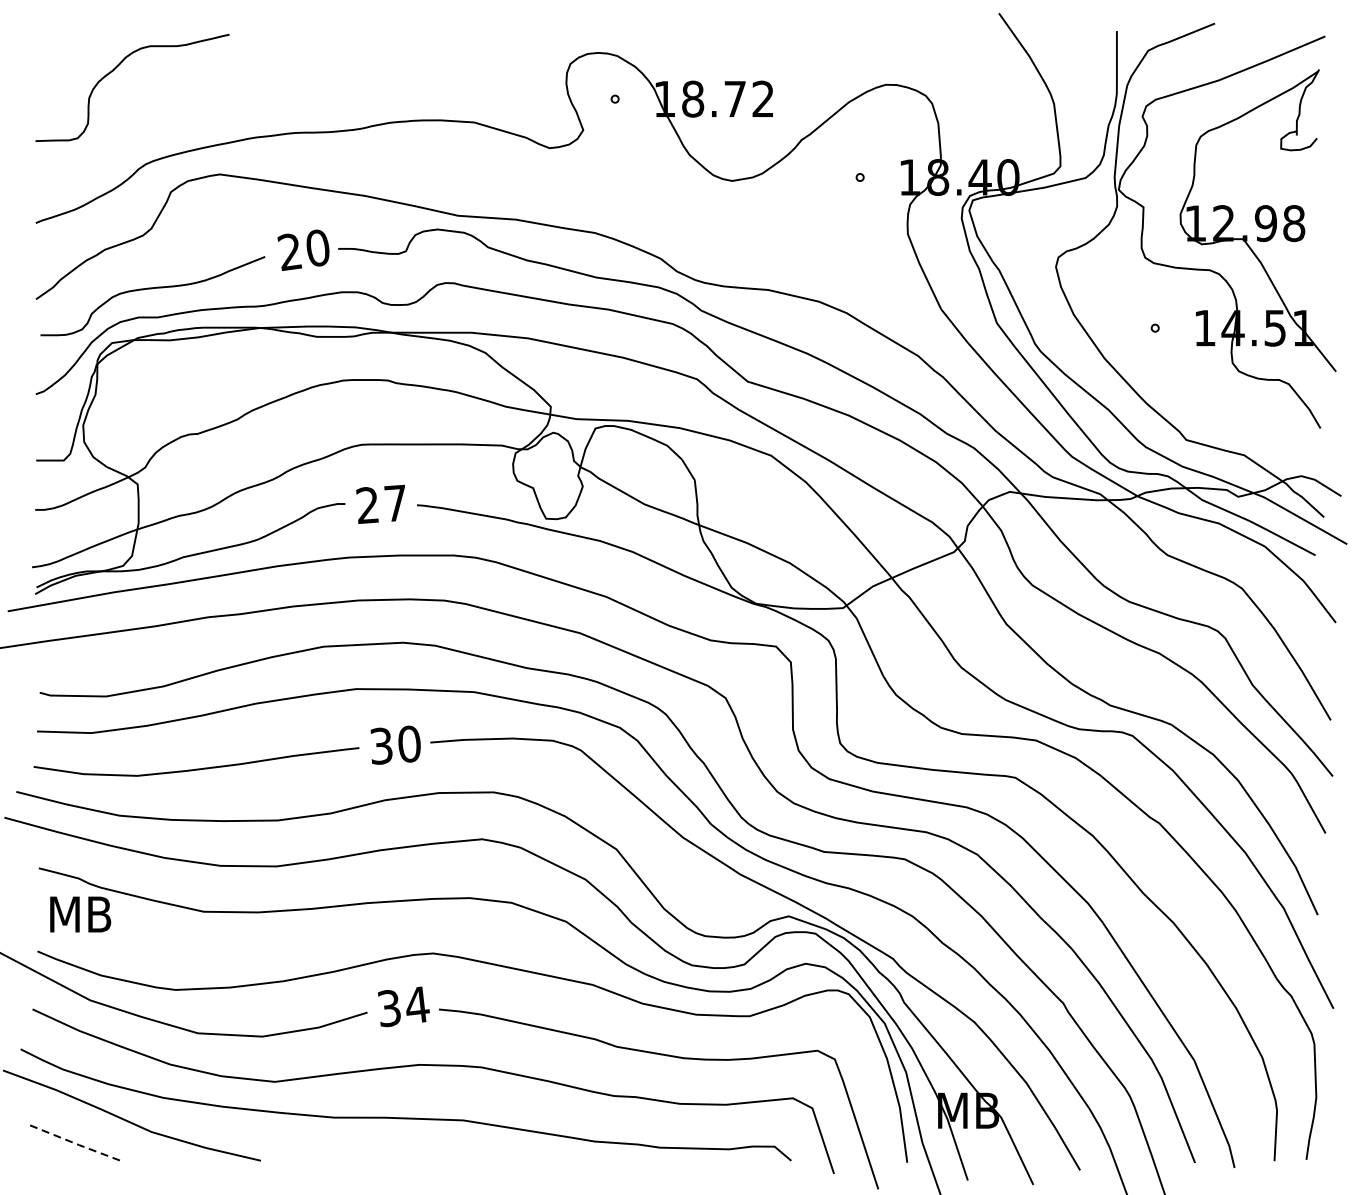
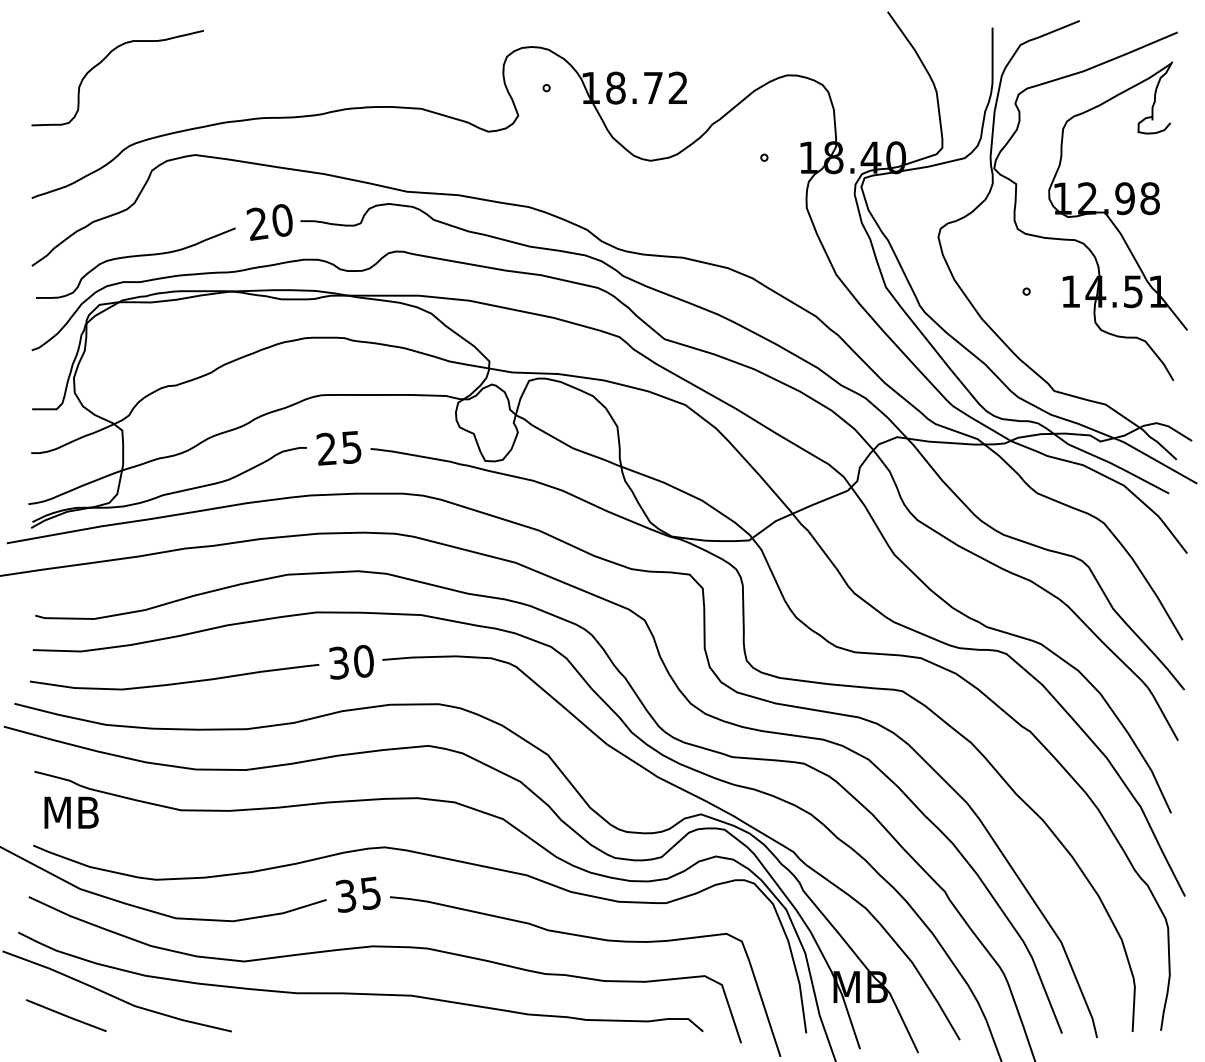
text: (395, 502) -> (351, 446), 27 -> 25
text: (418, 1004) -> (371, 892), 34 -> 35
line: (74, 1143) -> (66, 1016), dashed -> solid

